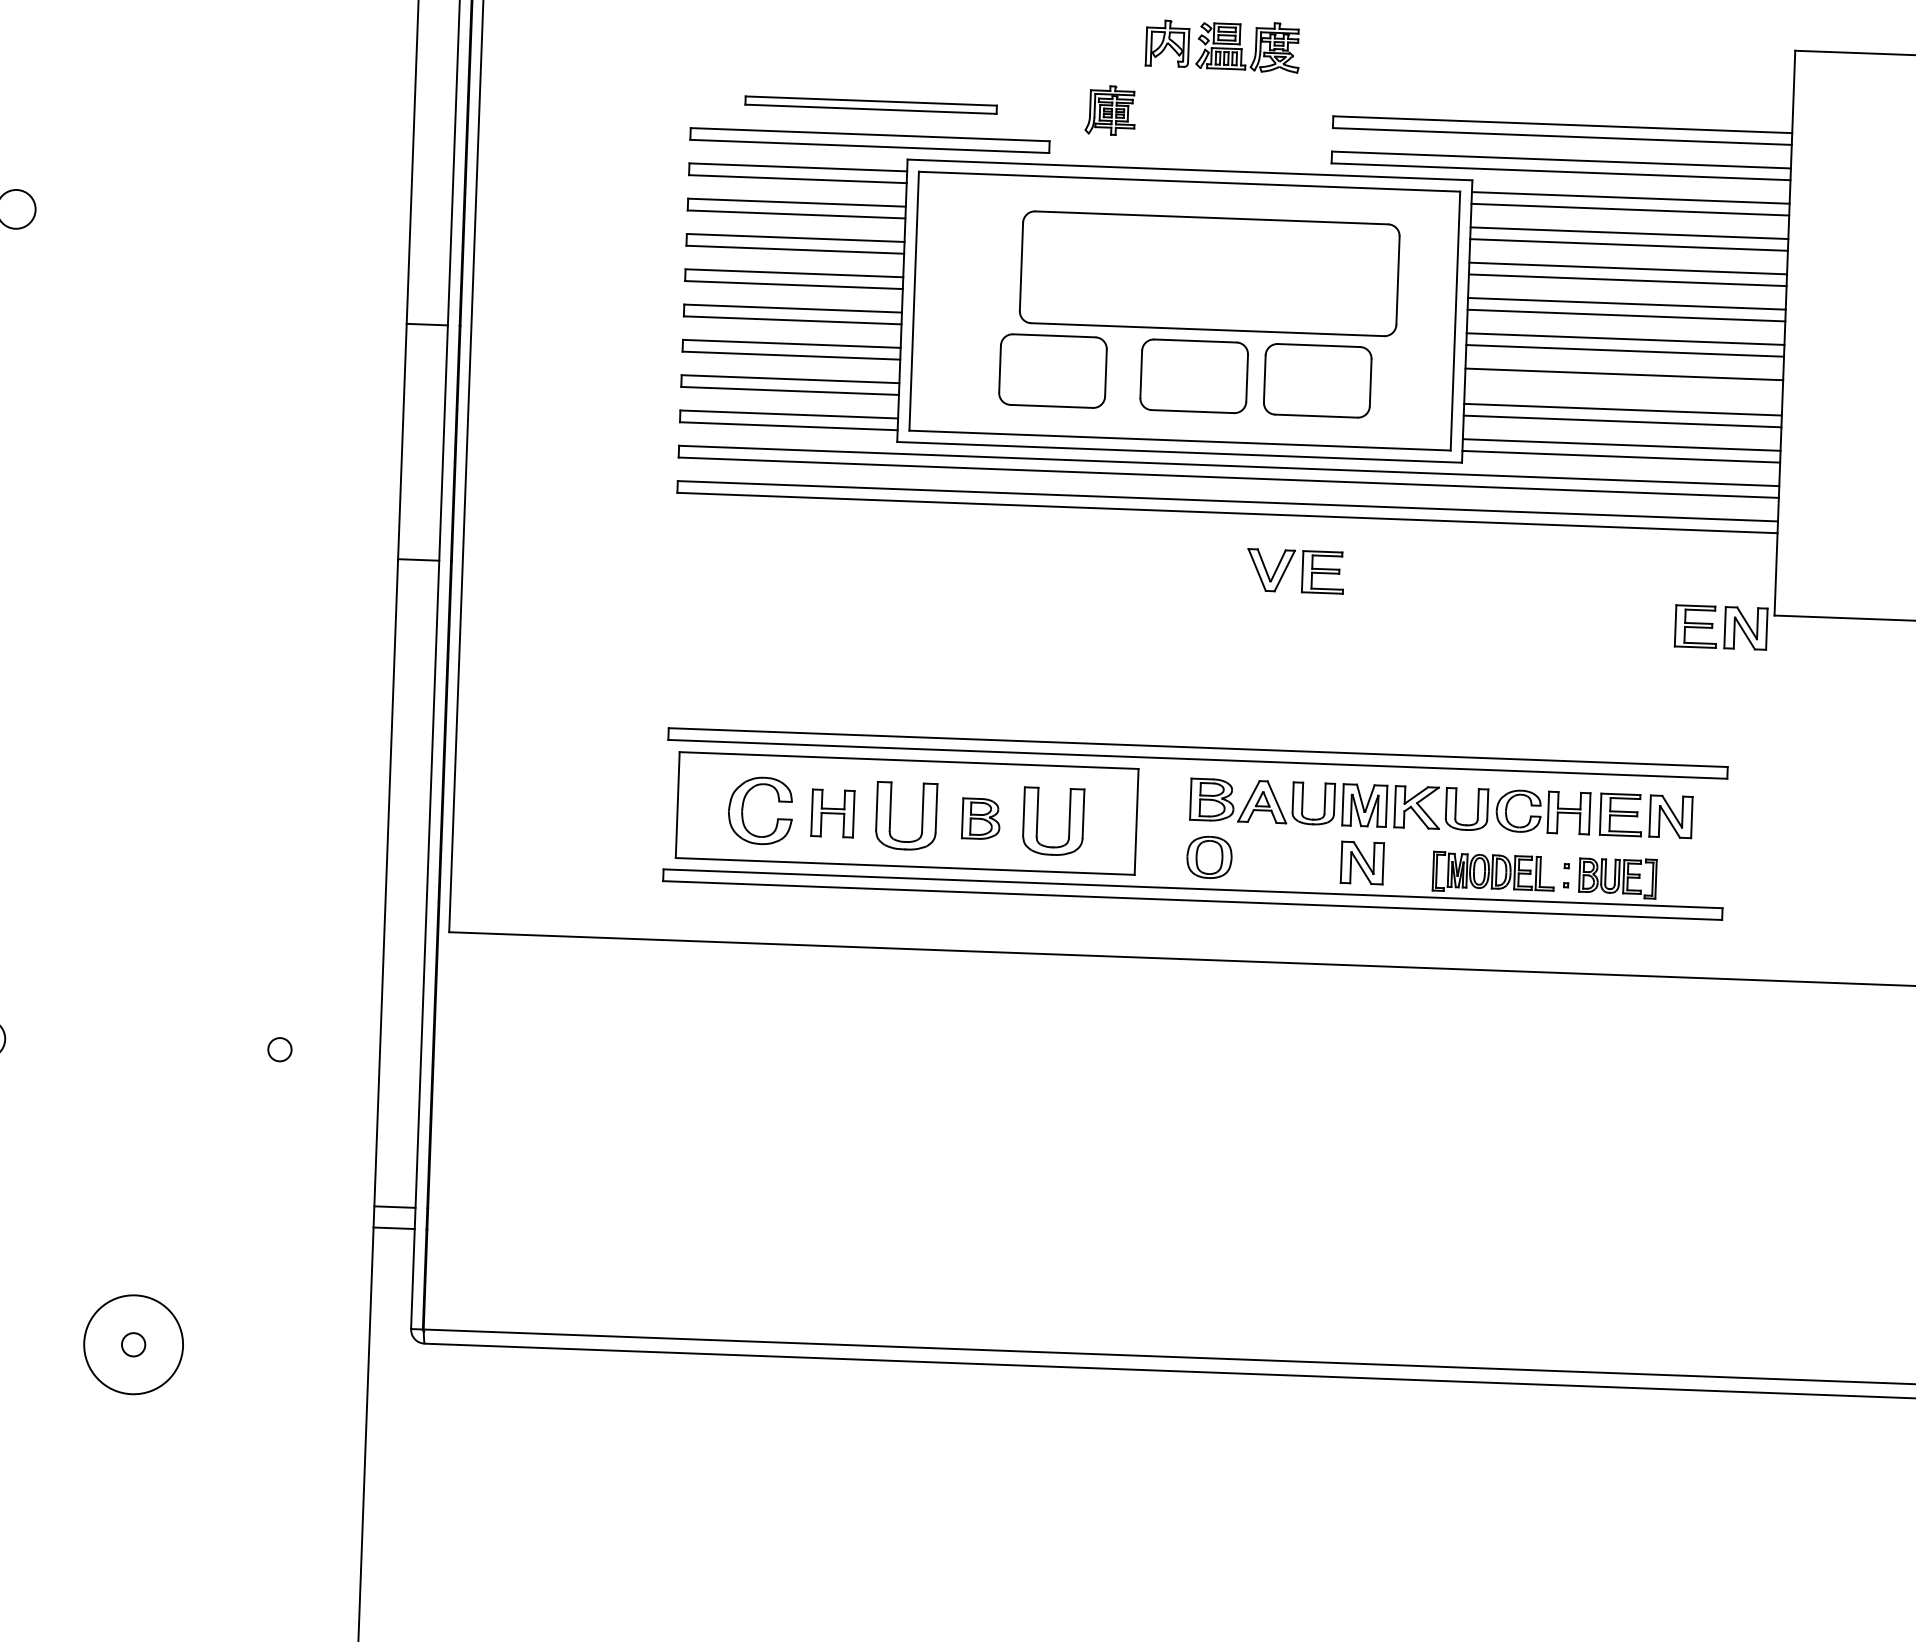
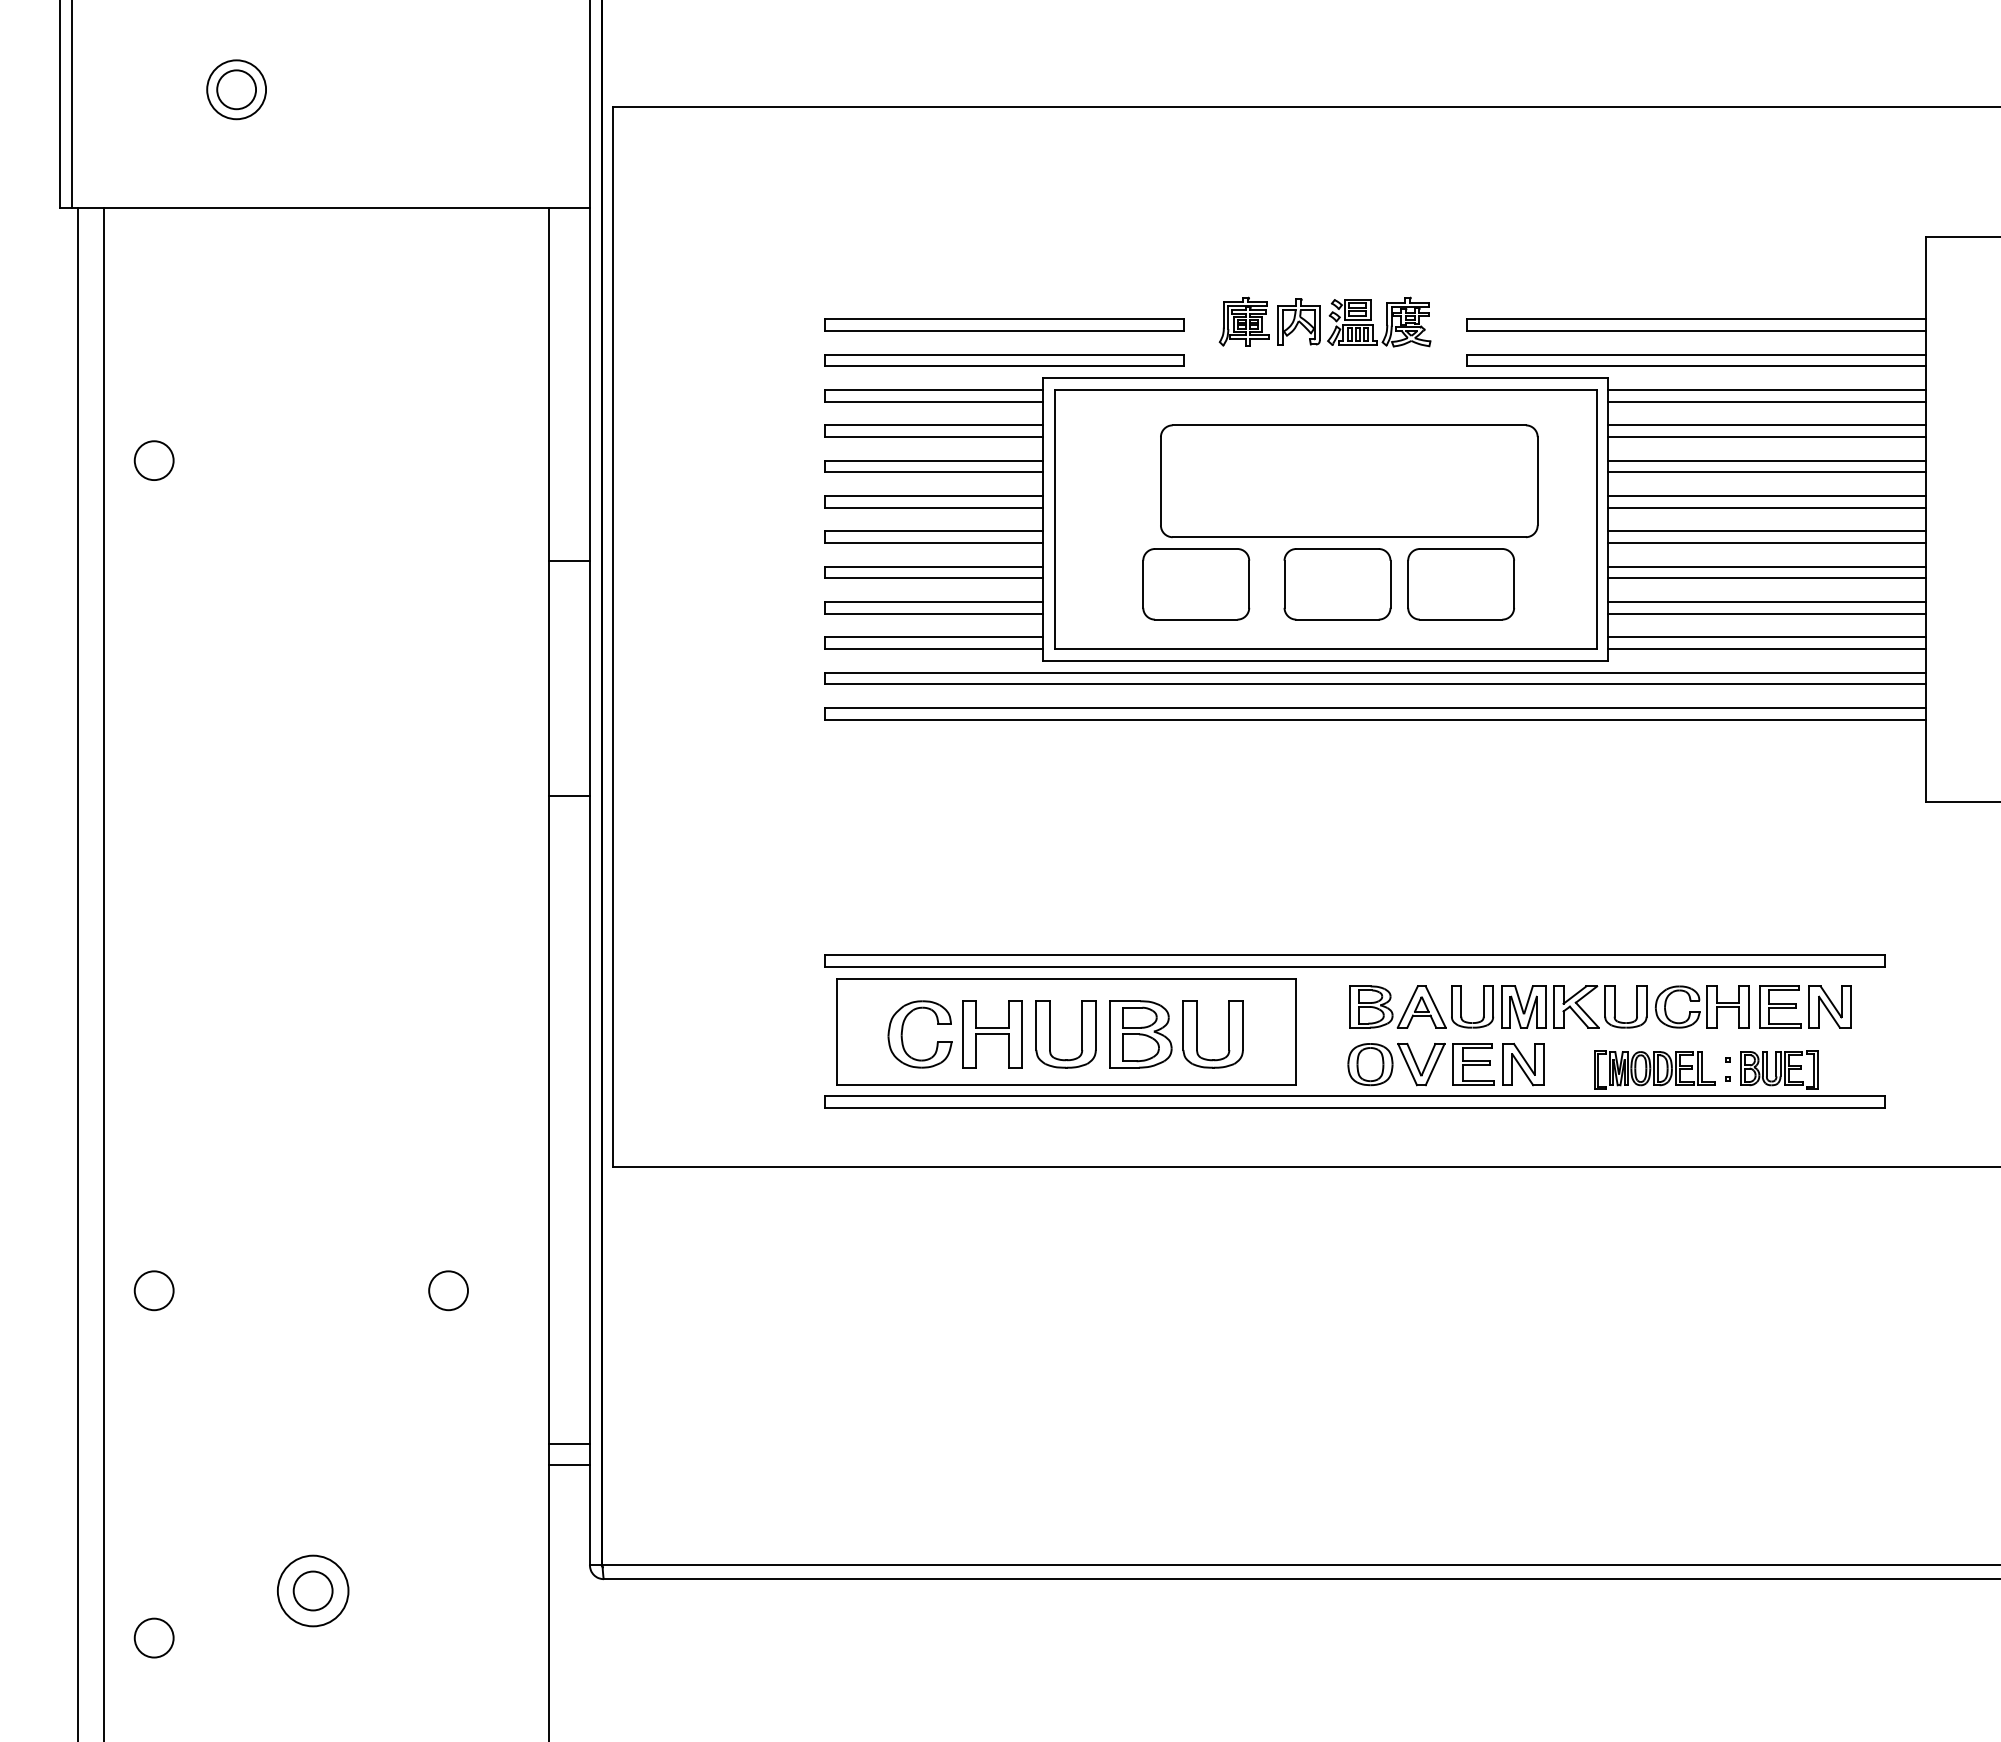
part: (1223, 45) -> (1354, 321), moved
part: (870, 104) -> (1004, 324), size x1.43
line: (1624, 386) -> (1767, 578), added
part: (1302, 571) -> (1452, 1064), moved
part: (1721, 626) -> (1873, 815), removed
part: (832, 813) -> (992, 1034), size x1.43
part: (980, 818) -> (1140, 1034), size x1.67
circle: (279, 1049) -> (448, 1290), size x1.67
circle: (132, 1344) -> (312, 1590), size x0.71
circle: (132, 1344) -> (312, 1590), size x1.67

